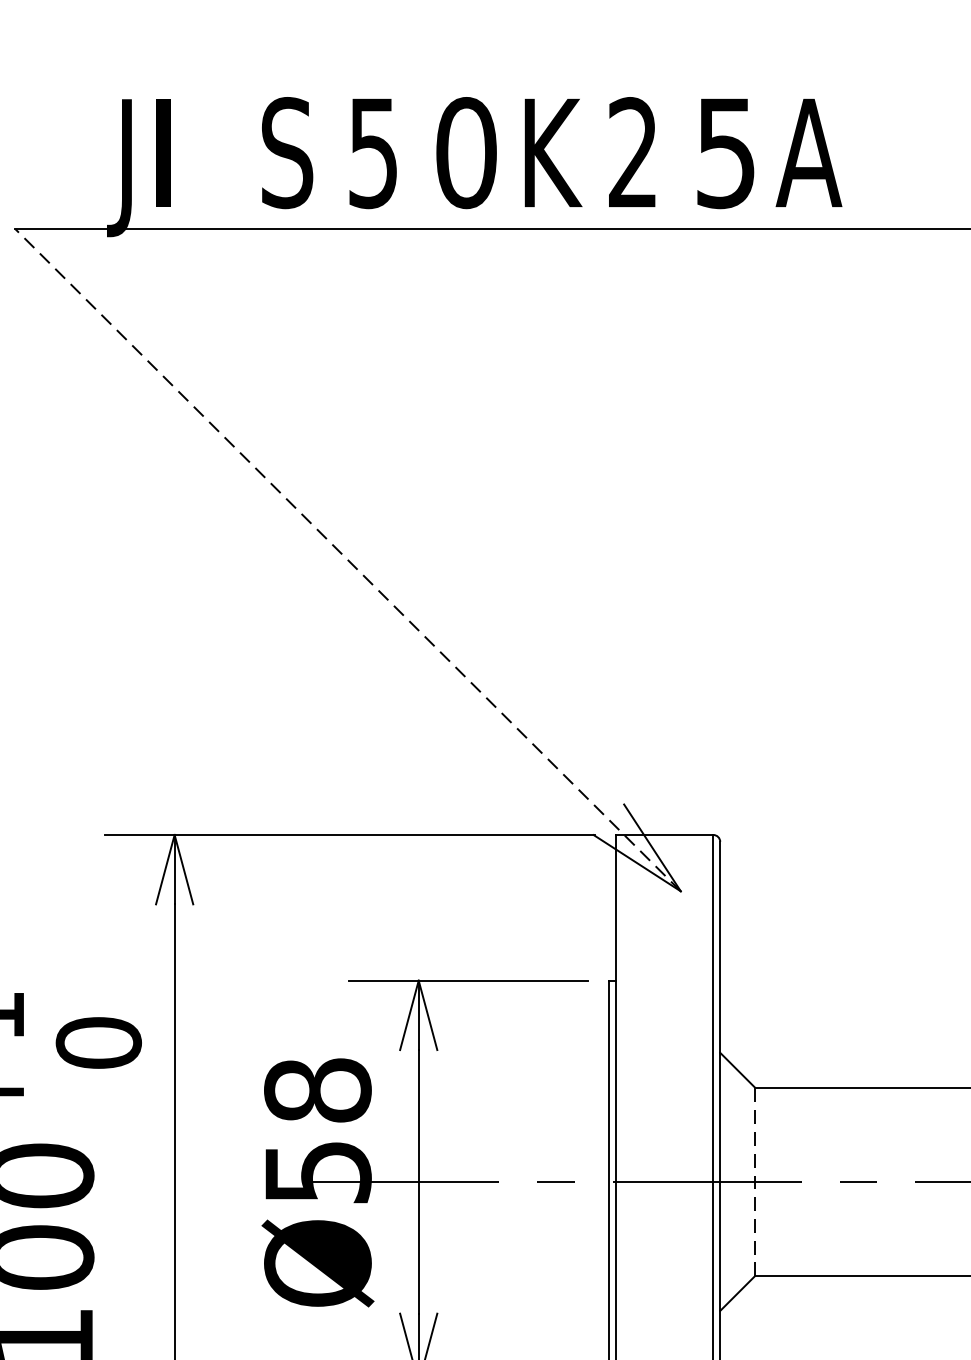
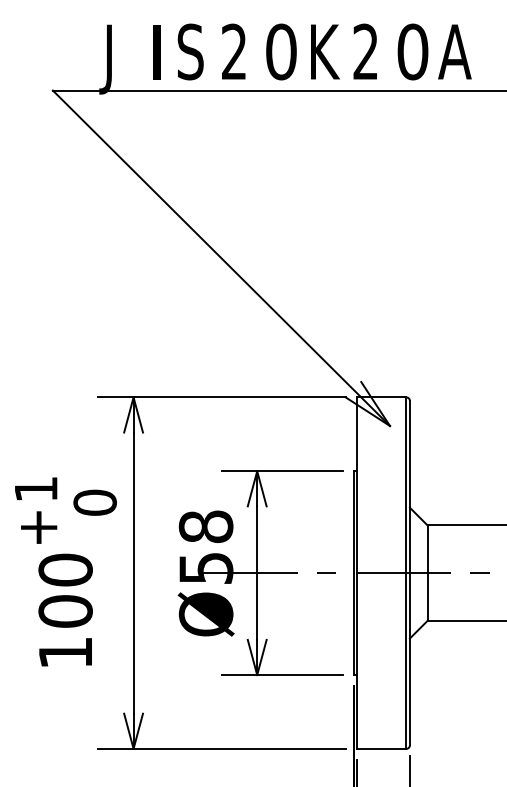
text: (373, 151) -> (234, 51), 5 -> 2
text: (725, 151) -> (412, 51), 5 -> 0
text: (162, 153) -> (156, 52), moved
line: (348, 560) -> (221, 258), dashed -> solid
line: (754, 1182) -> (427, 573), dashed -> solid

